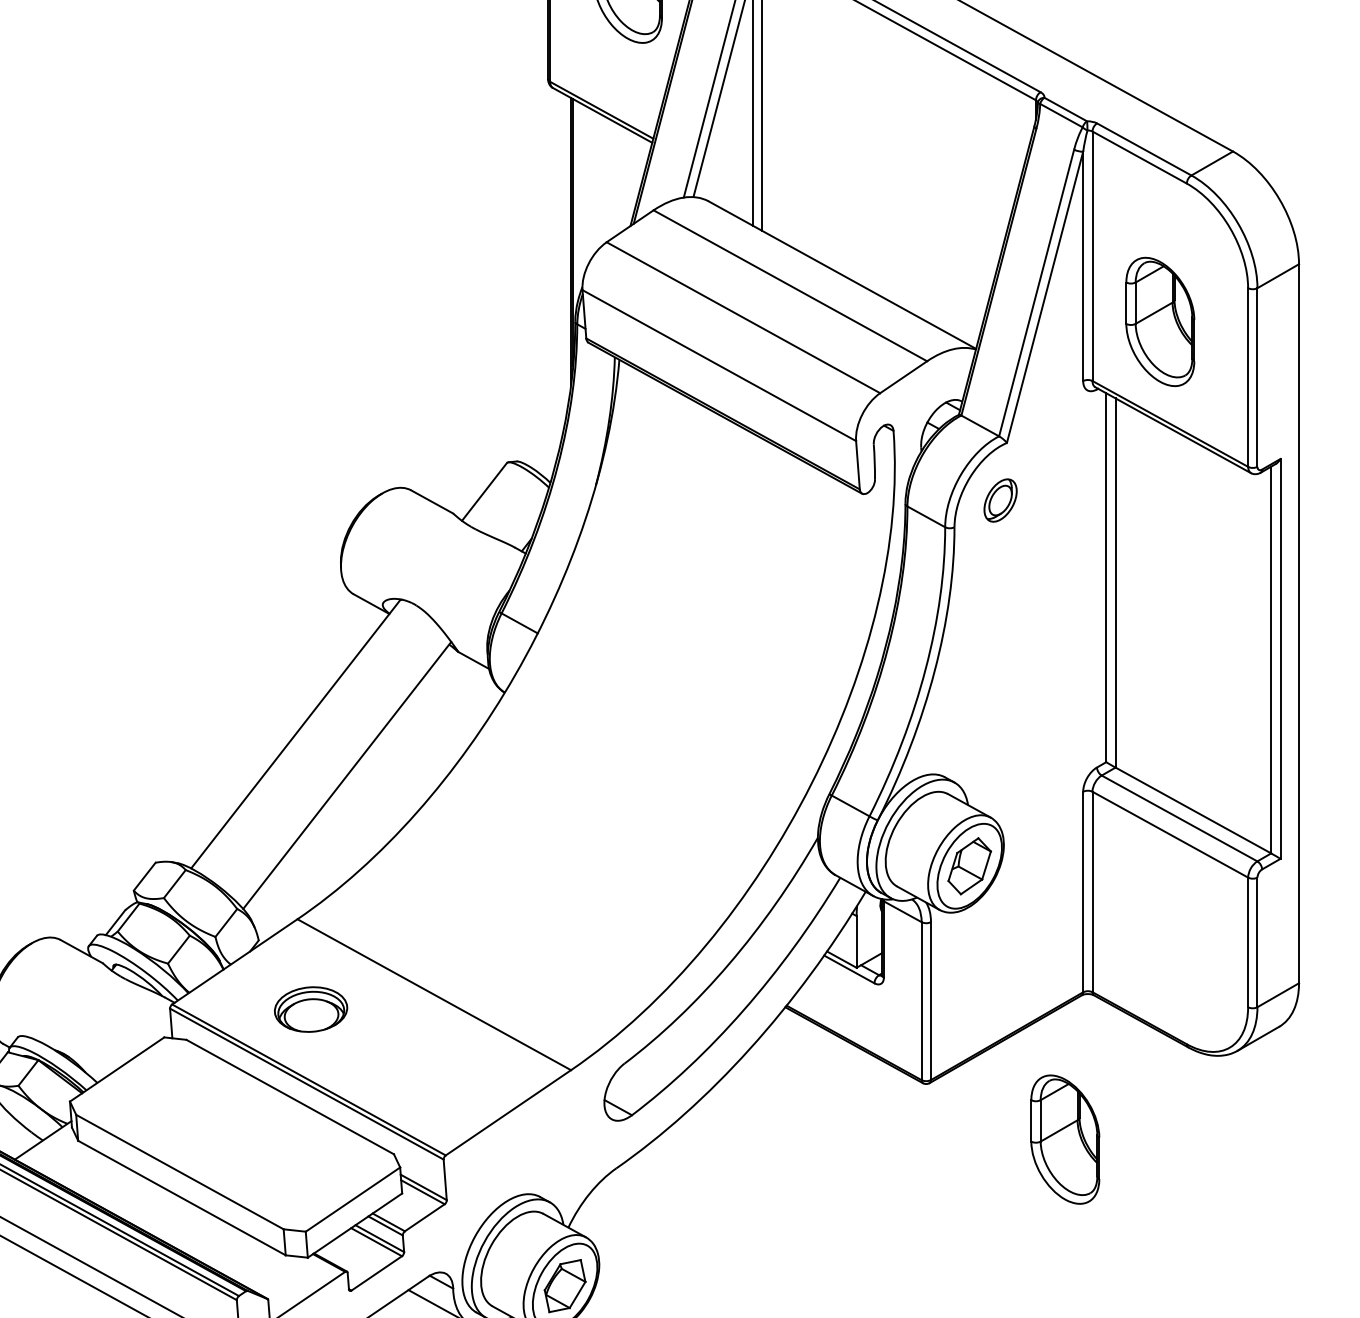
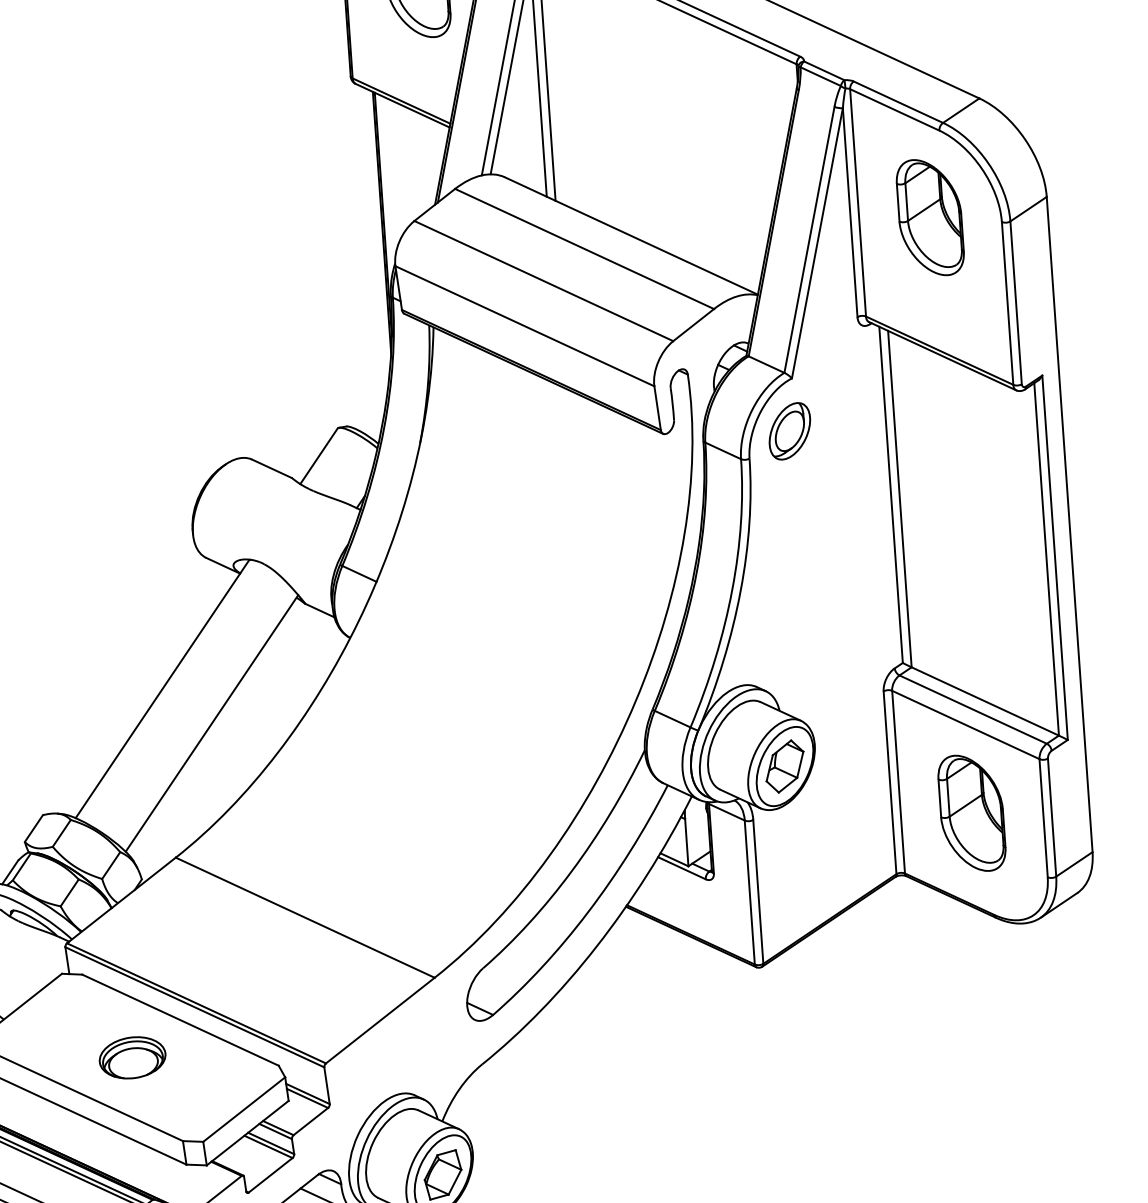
part: (1160, 321) -> (930, 217), moved
part: (1000, 500) -> (789, 431), size x1.43
part: (311, 1009) -> (133, 1057), moved
part: (1065, 1139) -> (972, 813), moved

